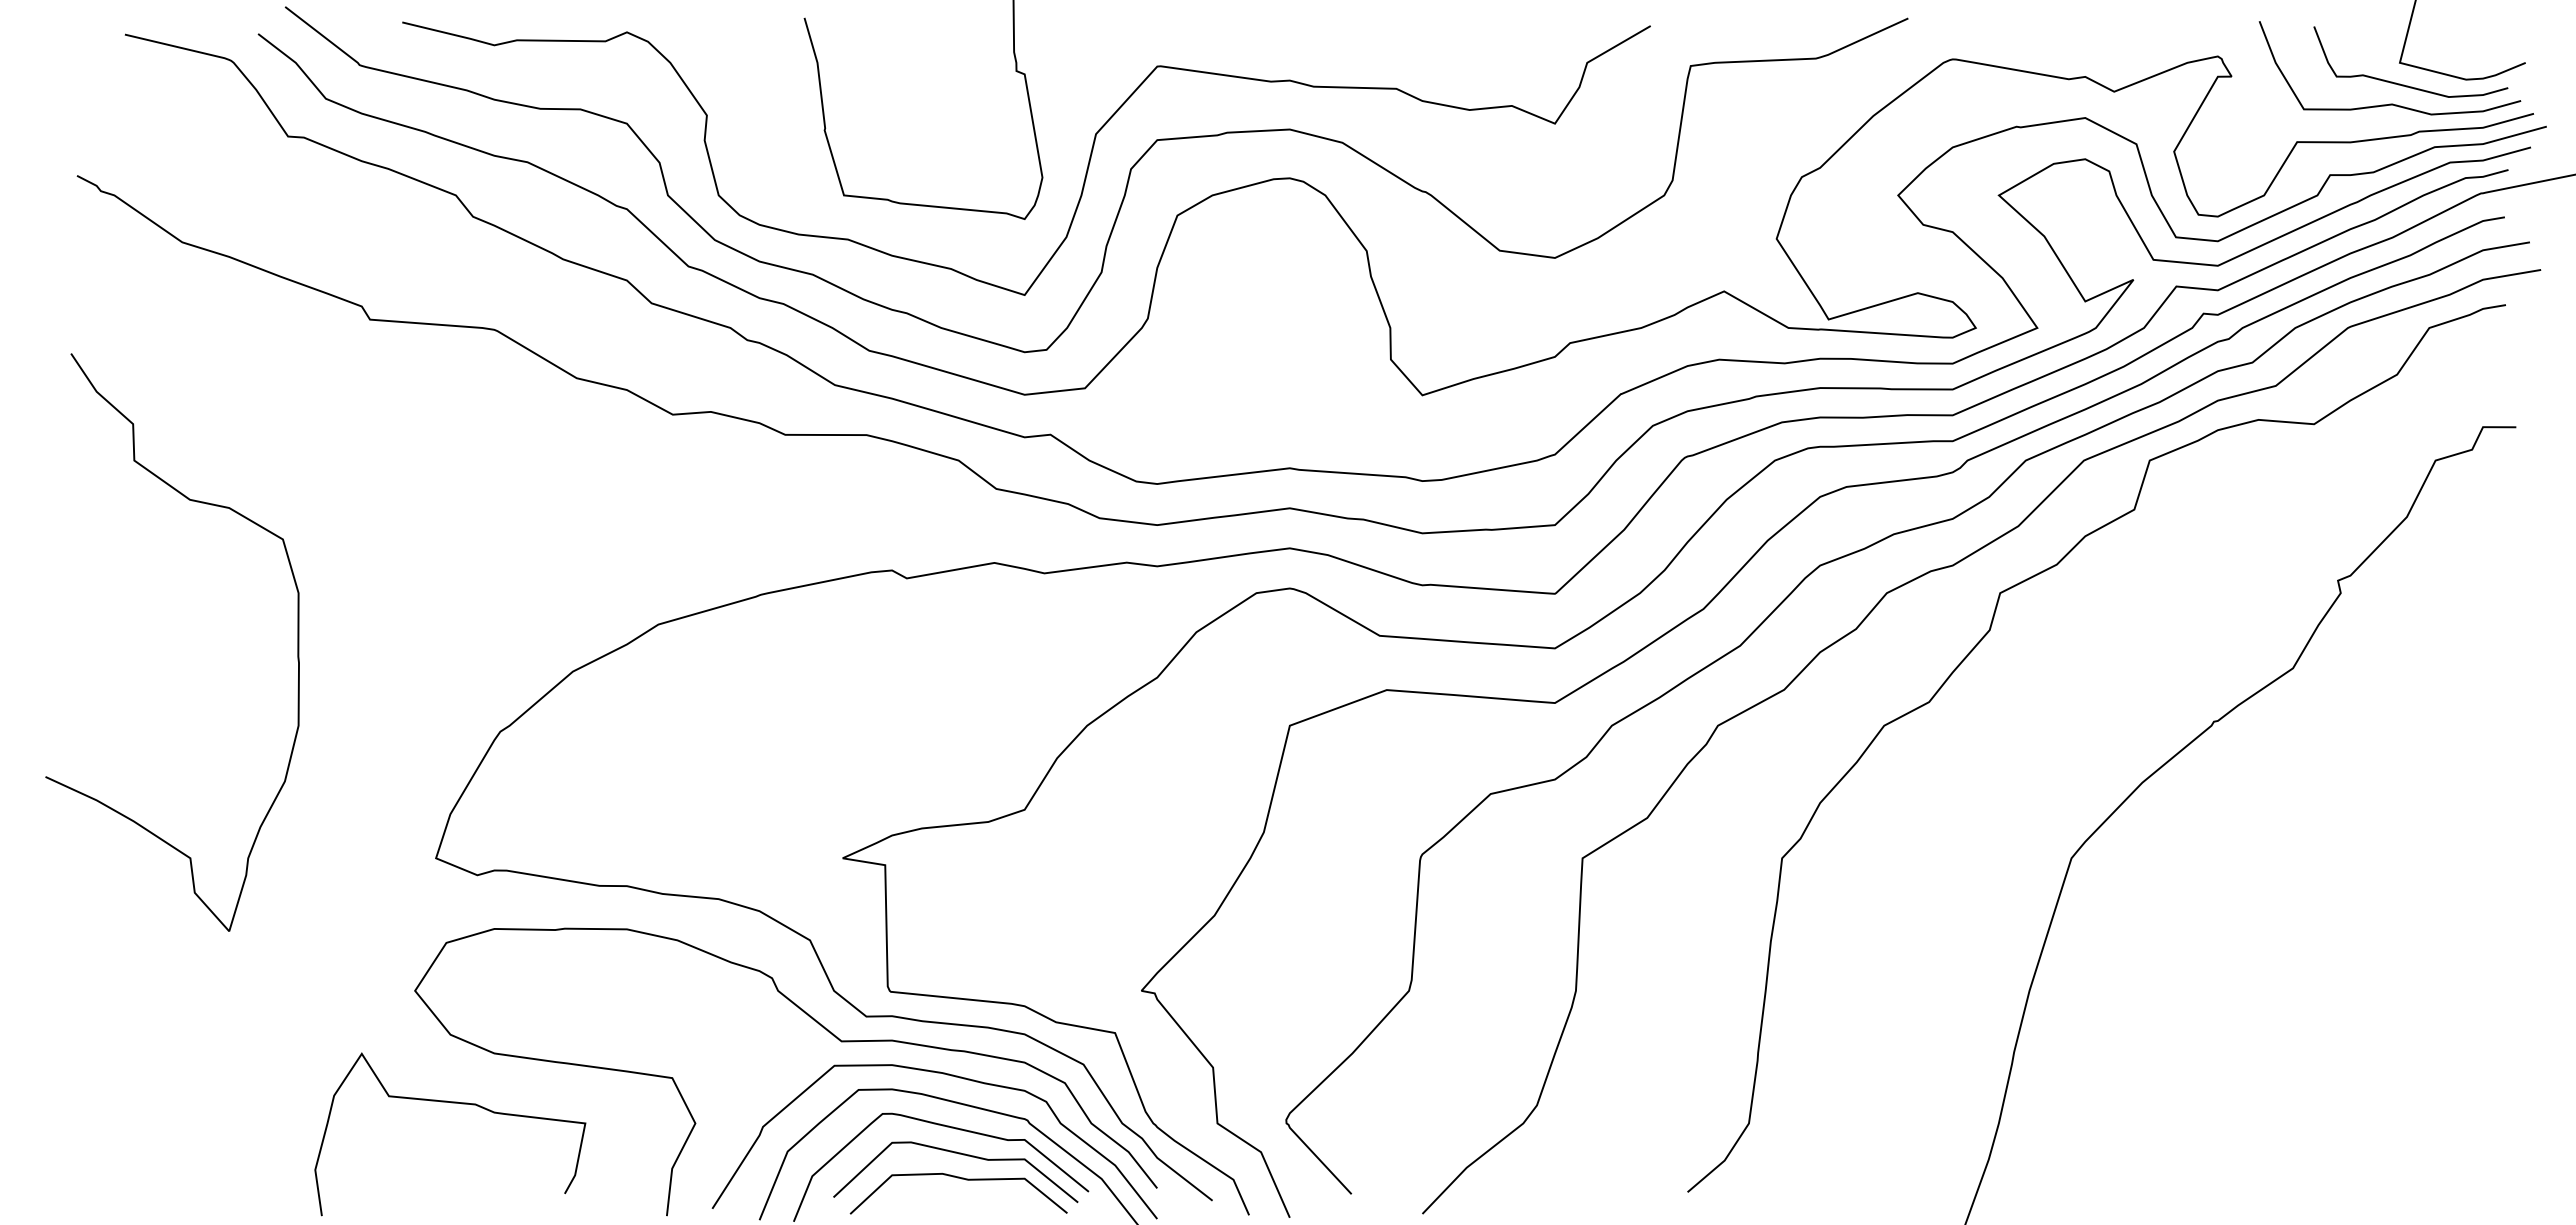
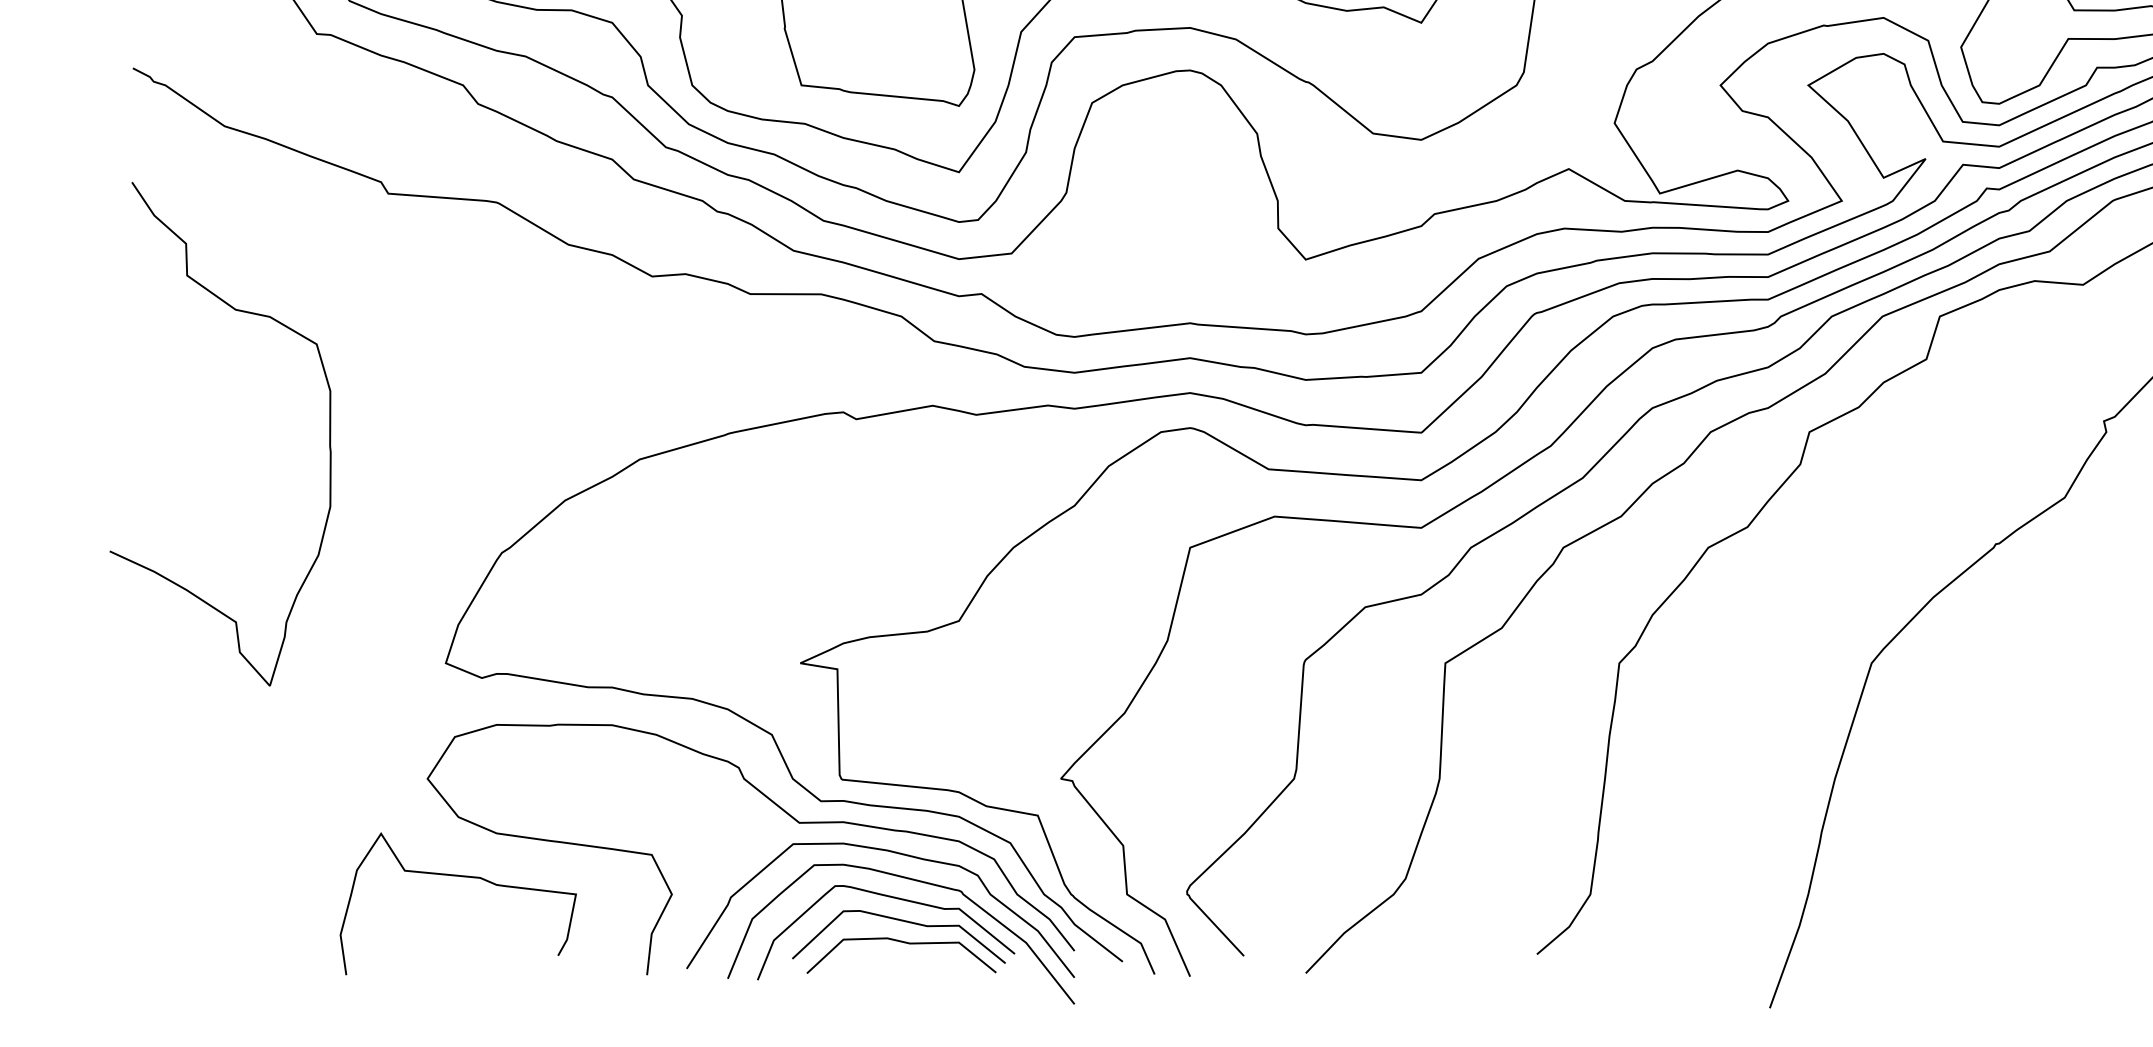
curve: (297, 642) -> (329, 434), moved

